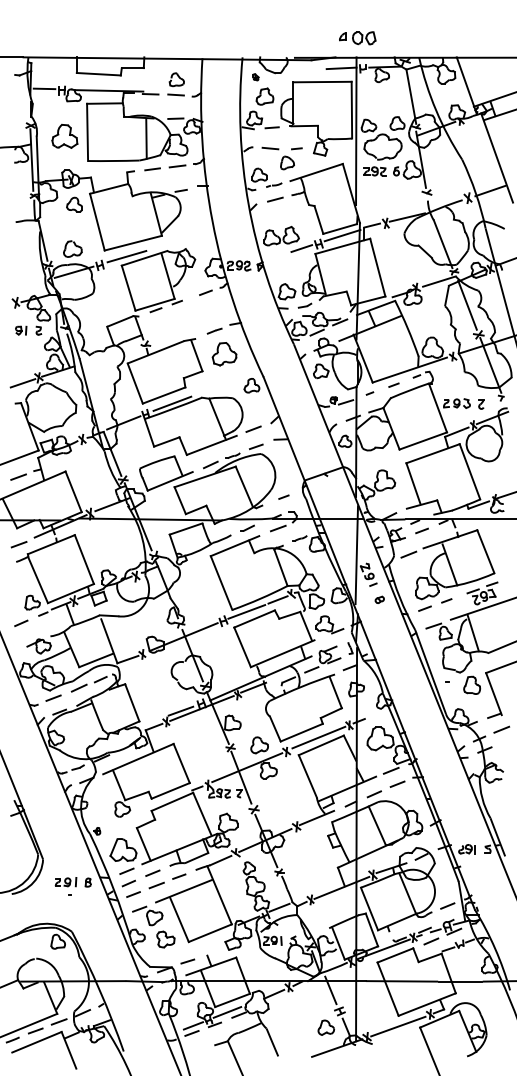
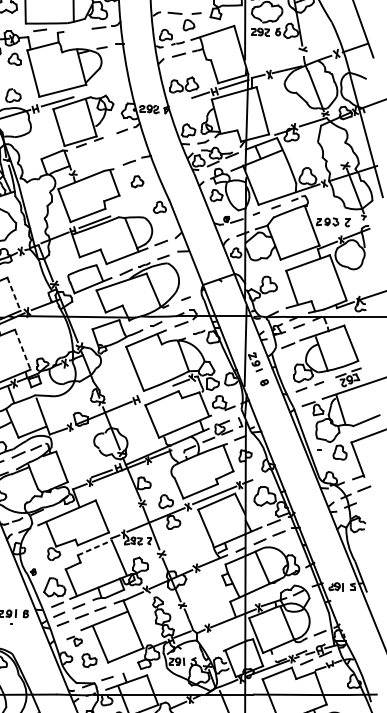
line: (152, 169) -> (40, 30), moved
line: (467, 304) -> (336, 140), removed
part: (224, 354) -> (137, 181), size x0.6
line: (73, 491) -> (13, 293), solid -> dashed
line: (84, 560) -> (22, 350), solid -> dashed
line: (246, 611) -> (155, 392), removed
line: (172, 801) -> (94, 547), solid -> dashed
part: (147, 915) -> (74, 640), size x0.6

